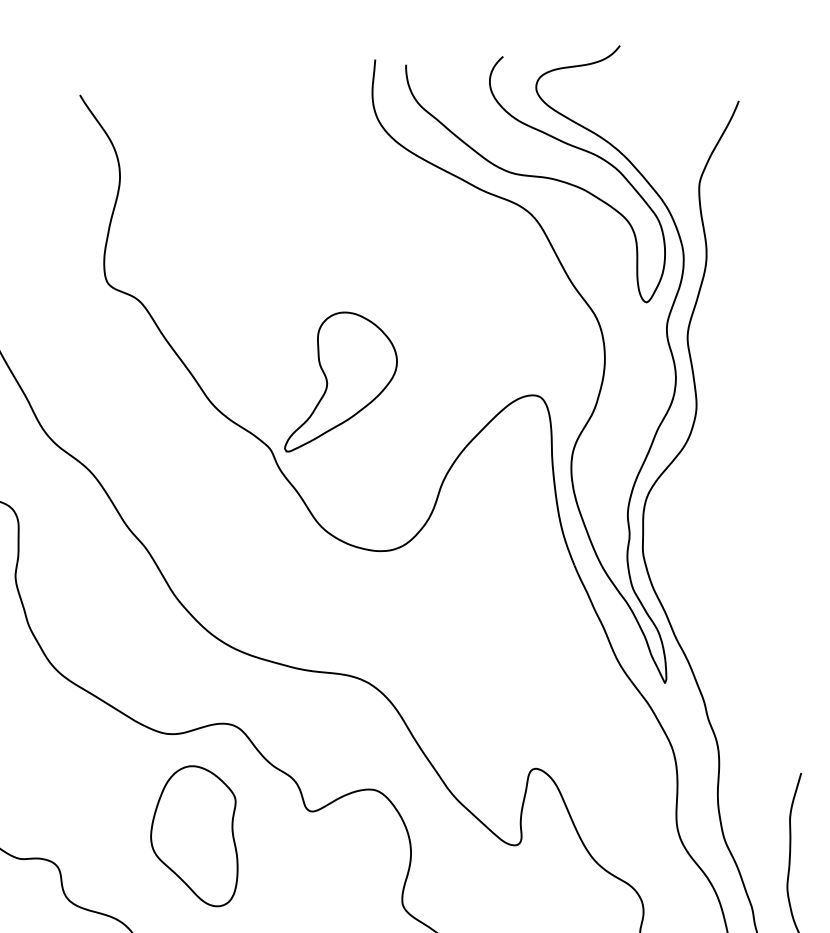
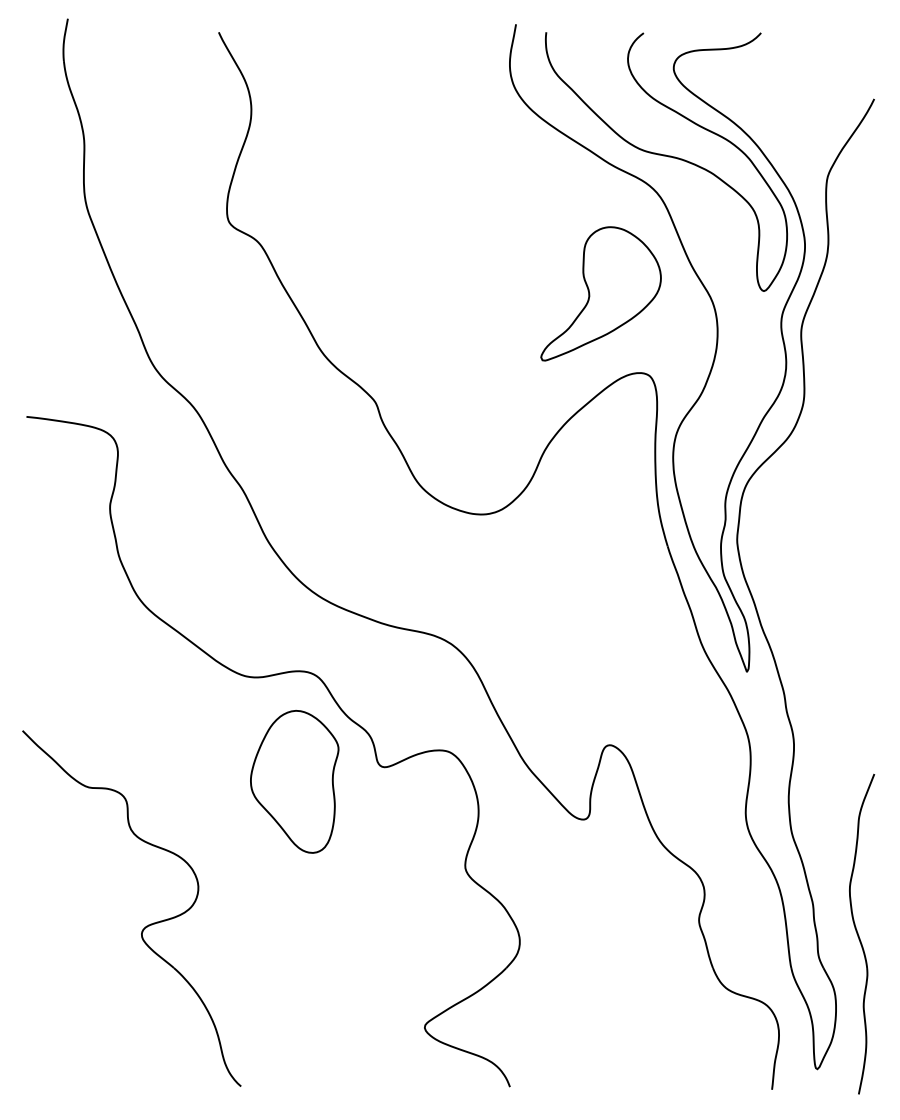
part: (338, 379) -> (600, 293), moved
part: (194, 836) -> (294, 781), moved

